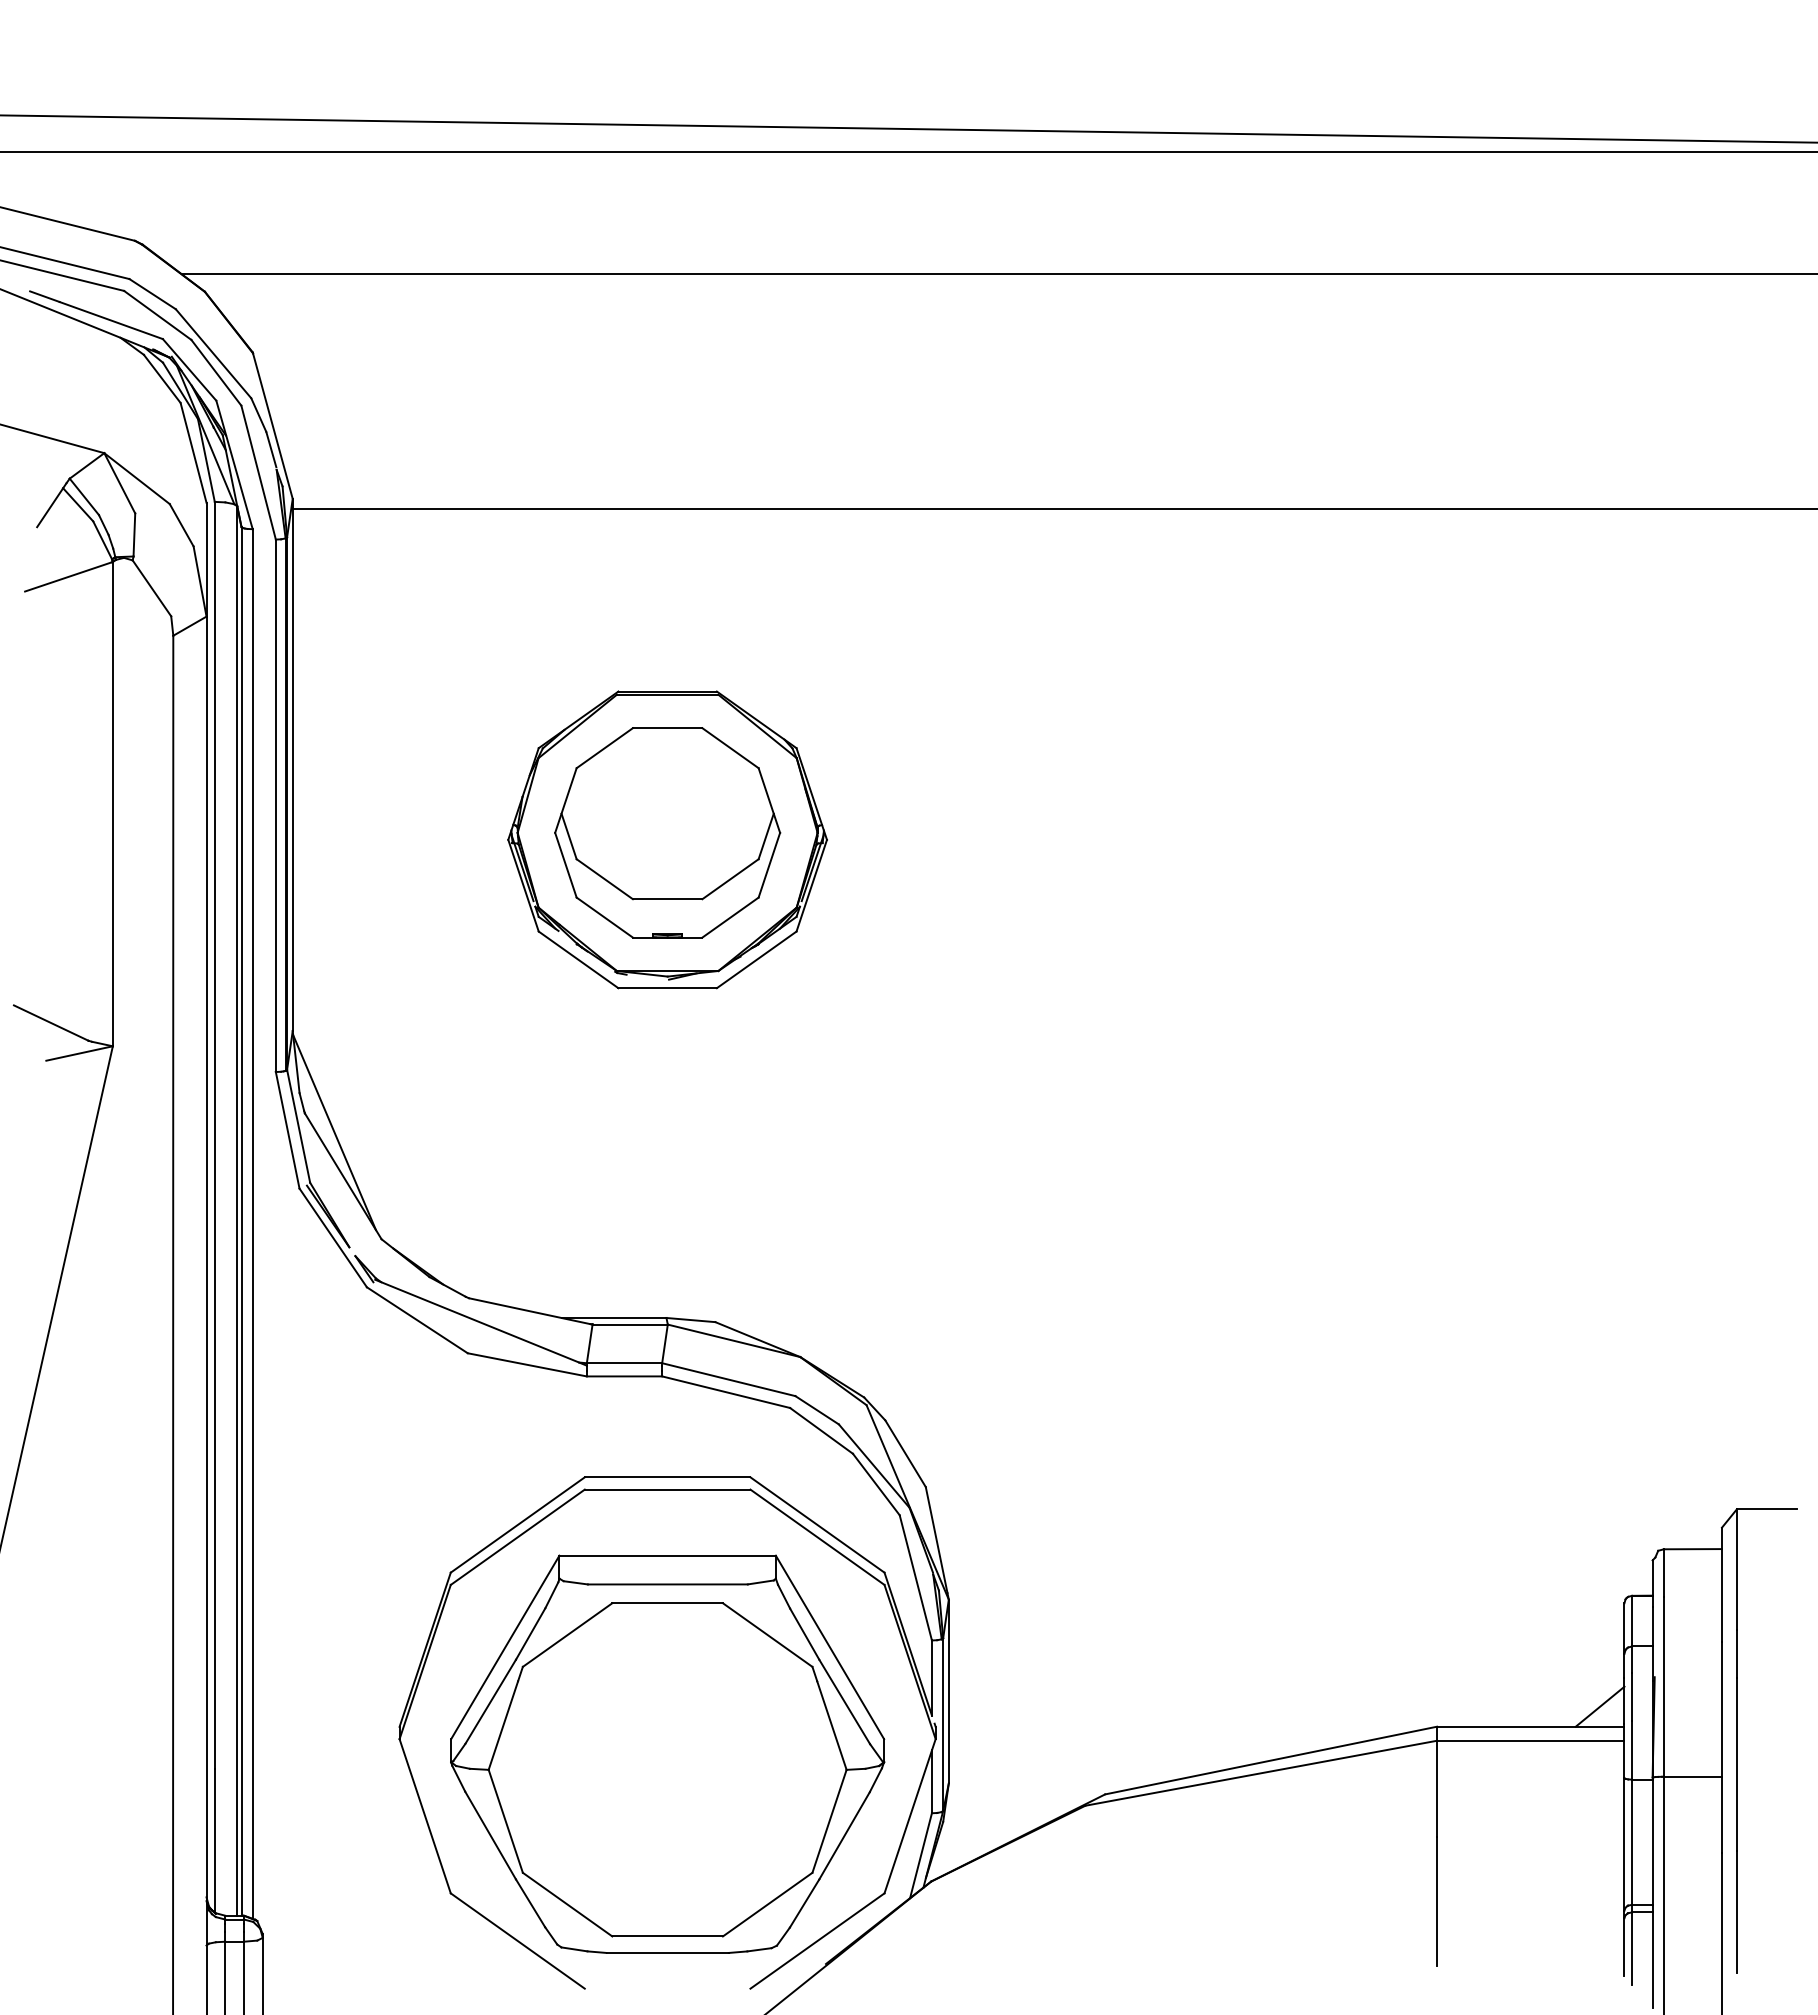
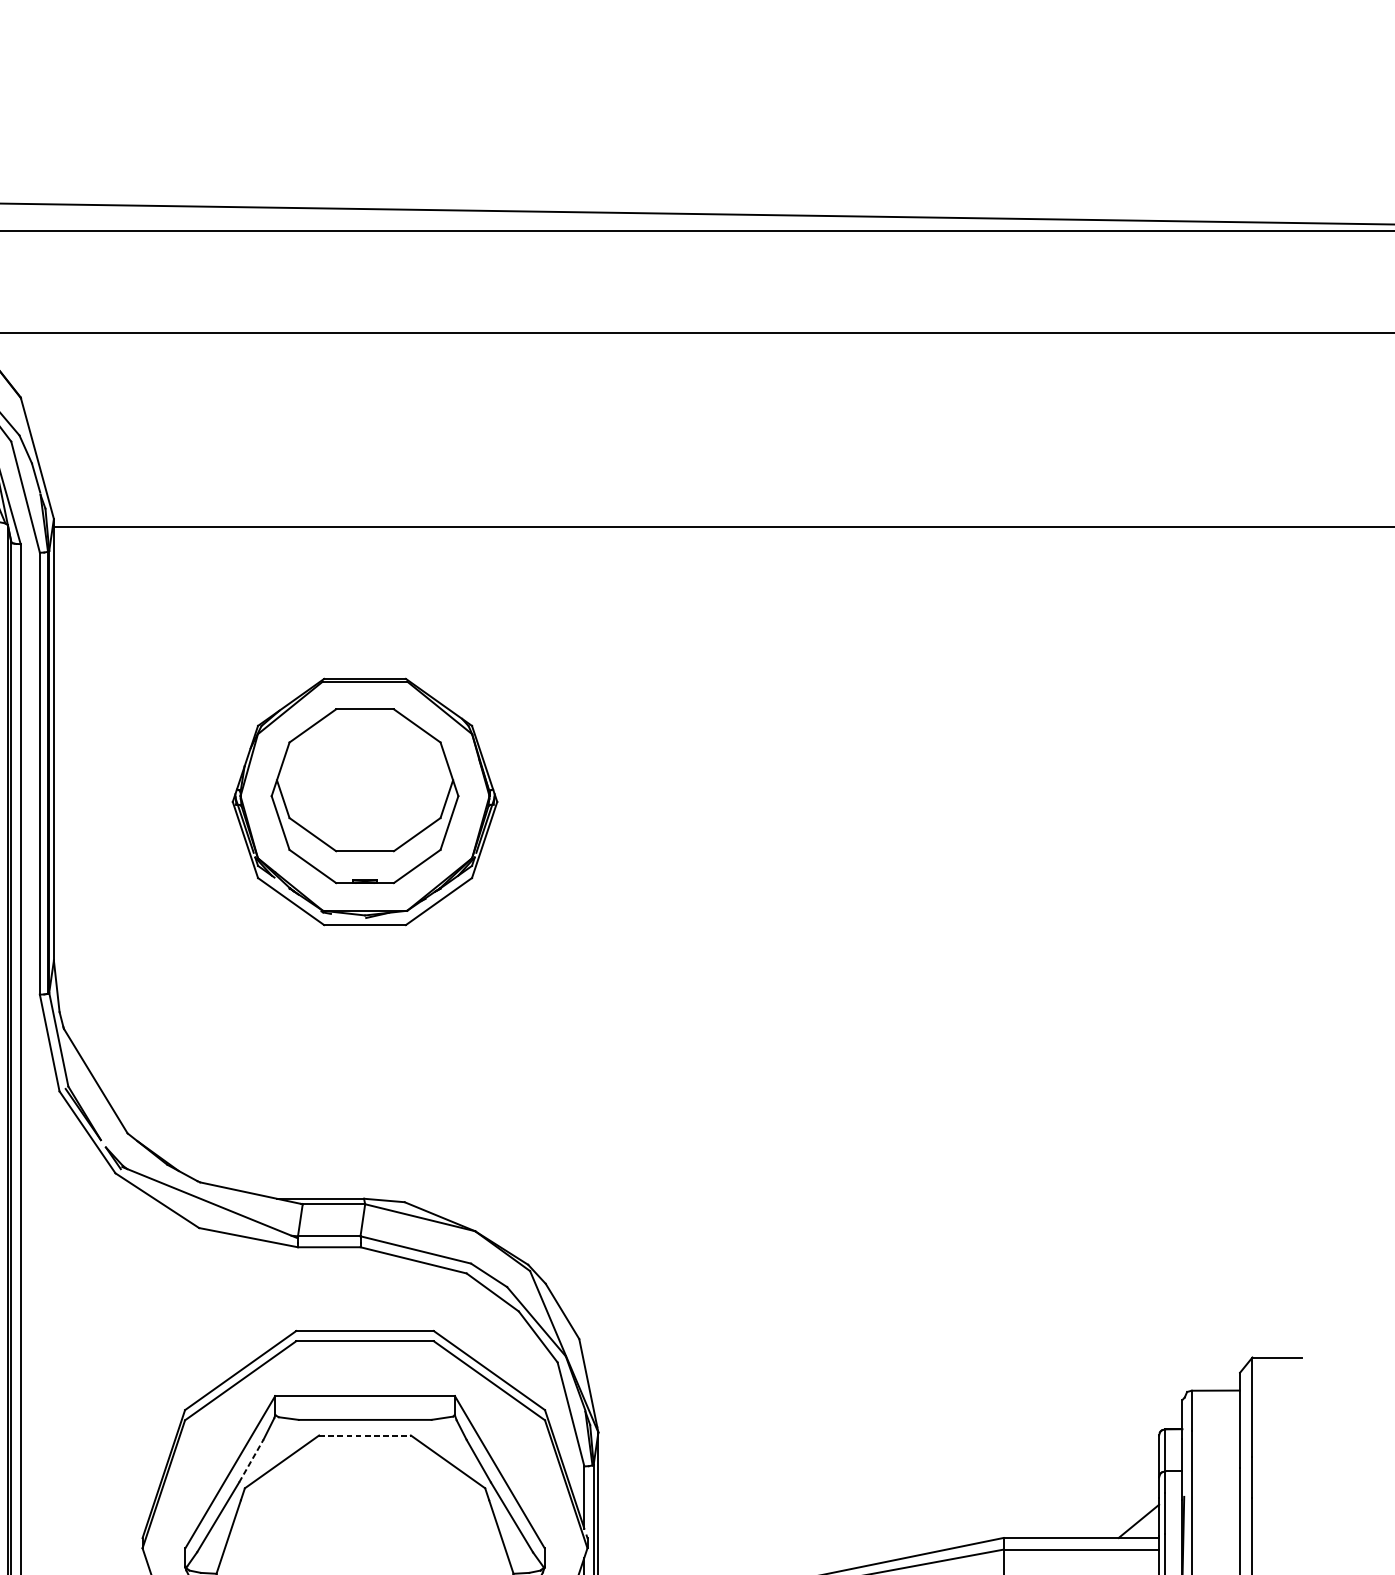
line: (334, 1132) -> (88, 1044), removed
line: (668, 1603) -> (365, 1435), solid -> dashed
line: (530, 1633) -> (251, 1460), solid -> dashed

